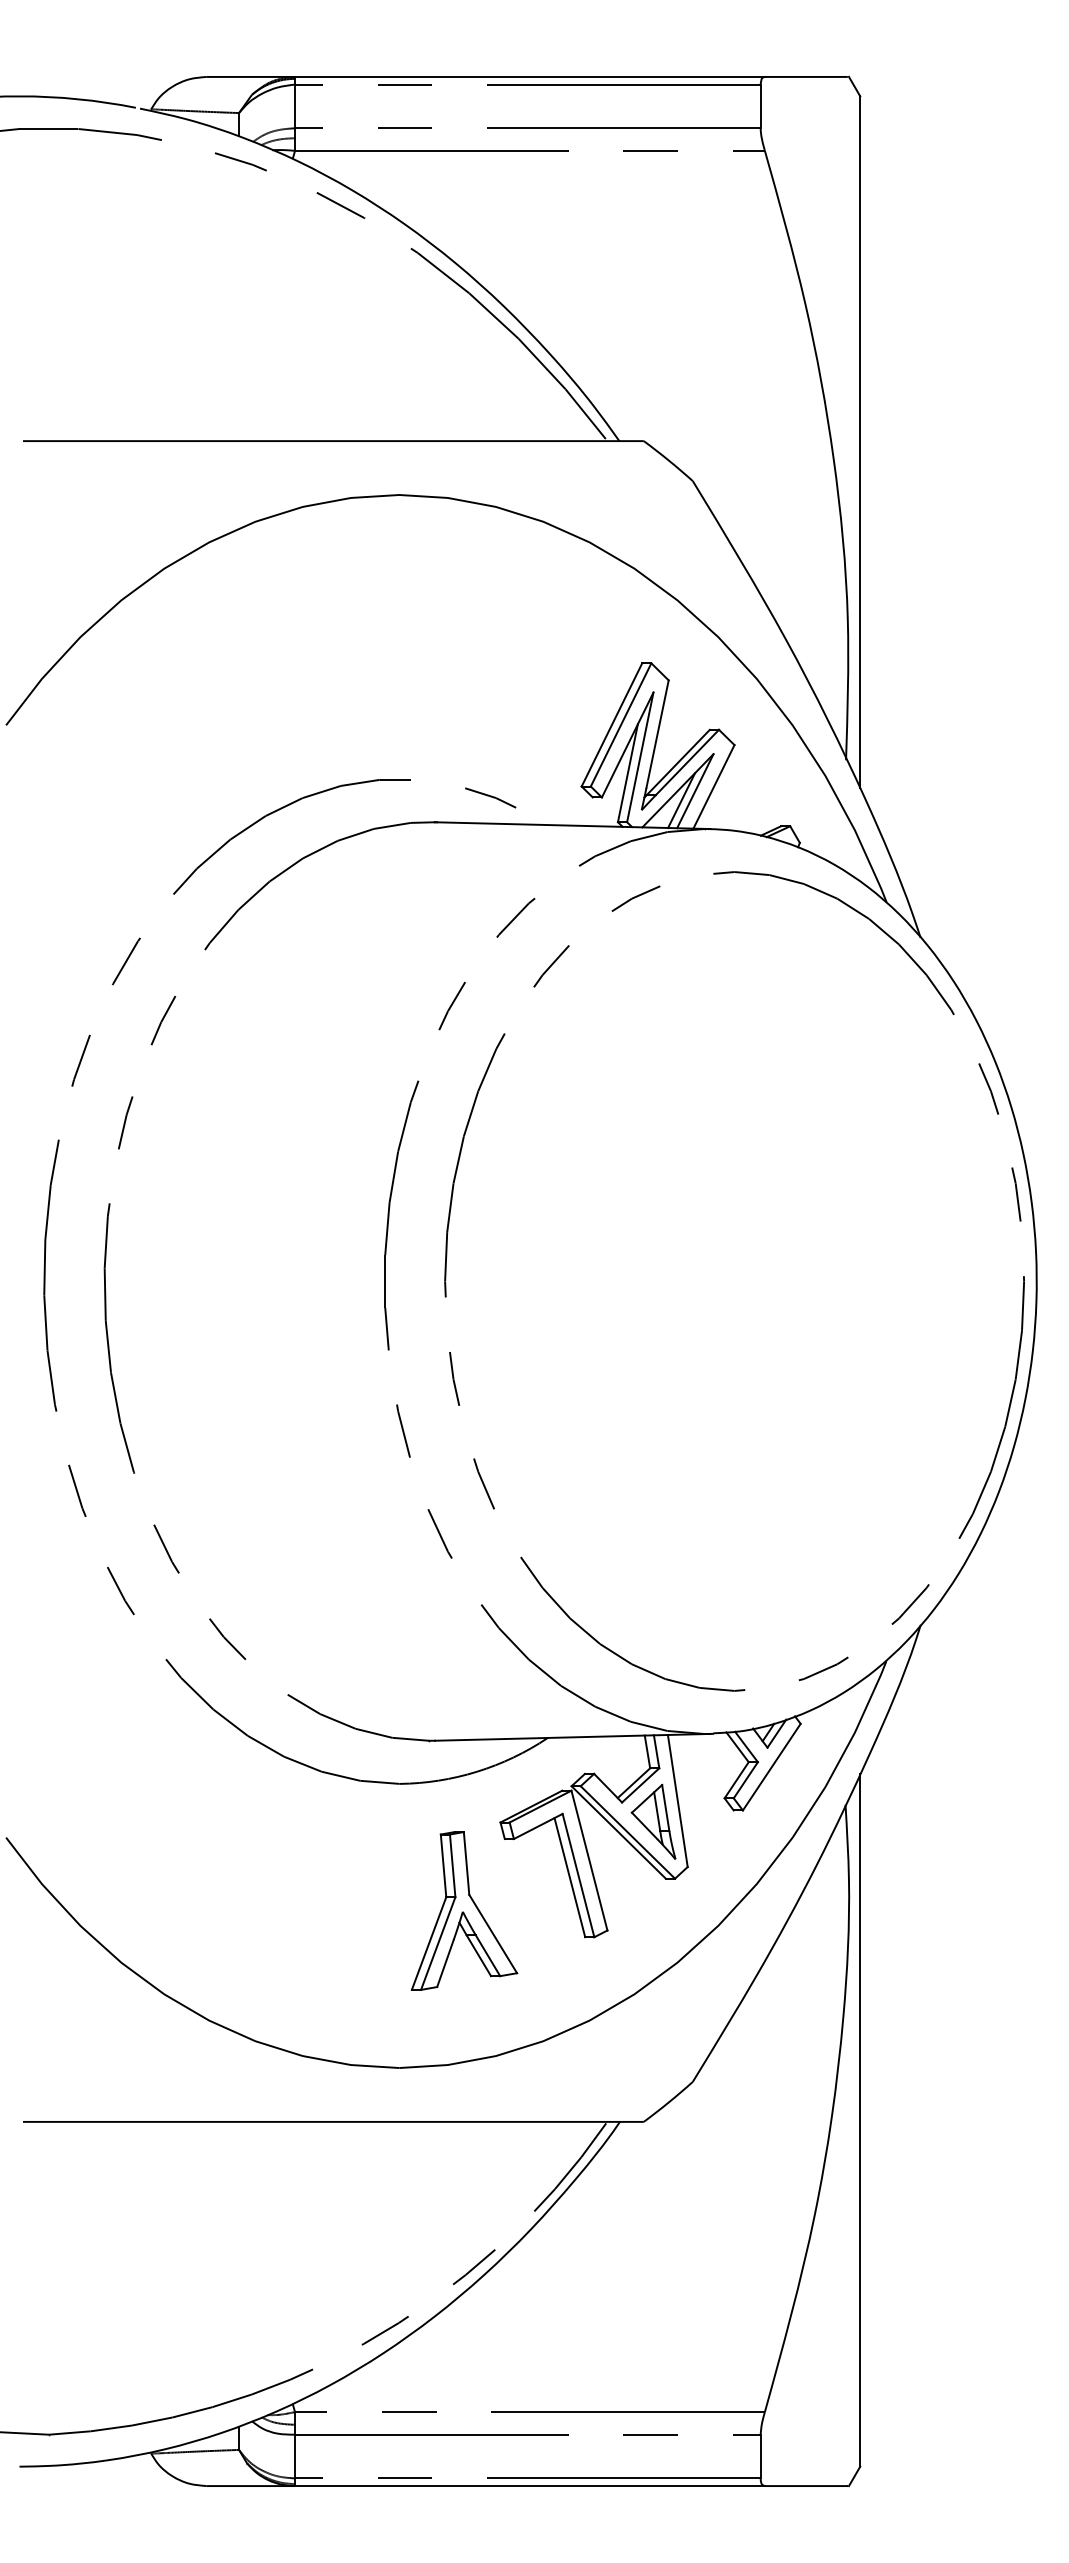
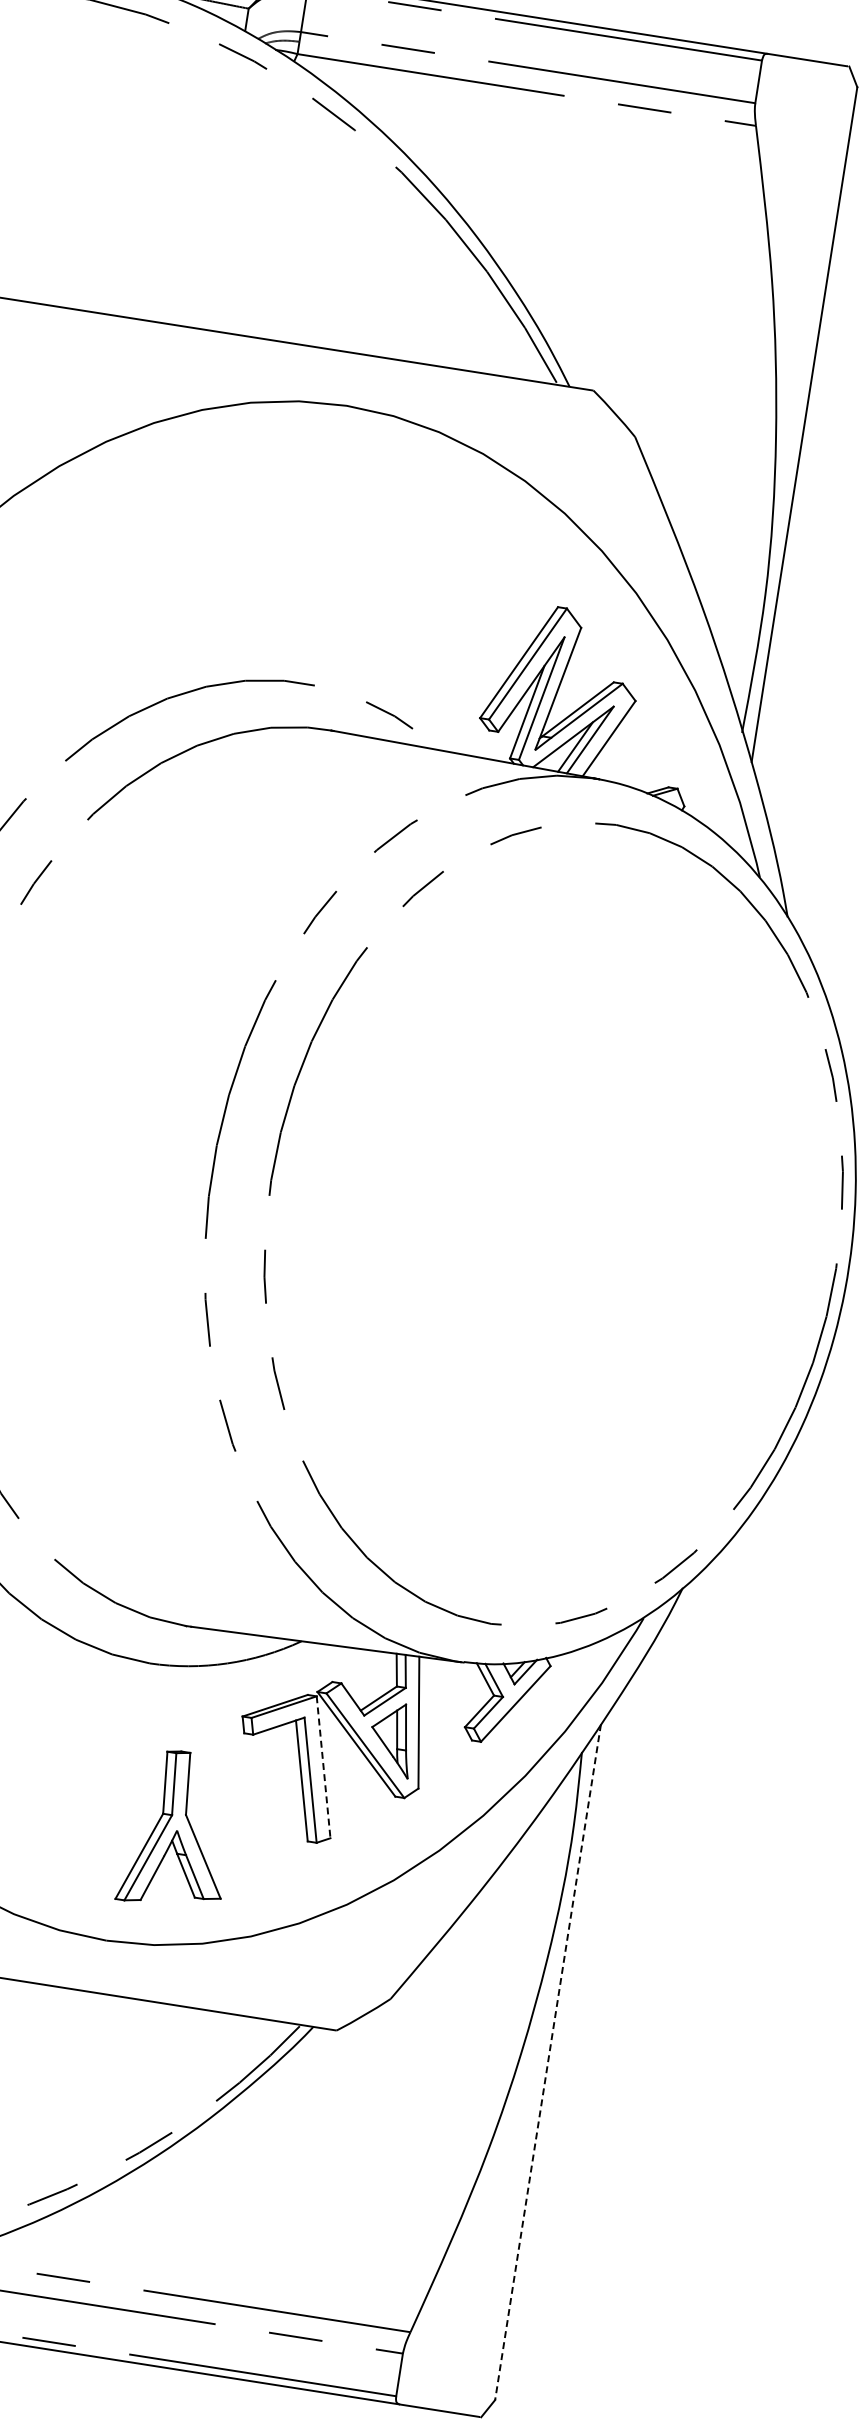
line: (589, 1861) -> (323, 1768), solid -> dashed
part: (464, 1910) -> (178, 1829), moved
line: (860, 2120) -> (548, 2062), solid -> dashed

